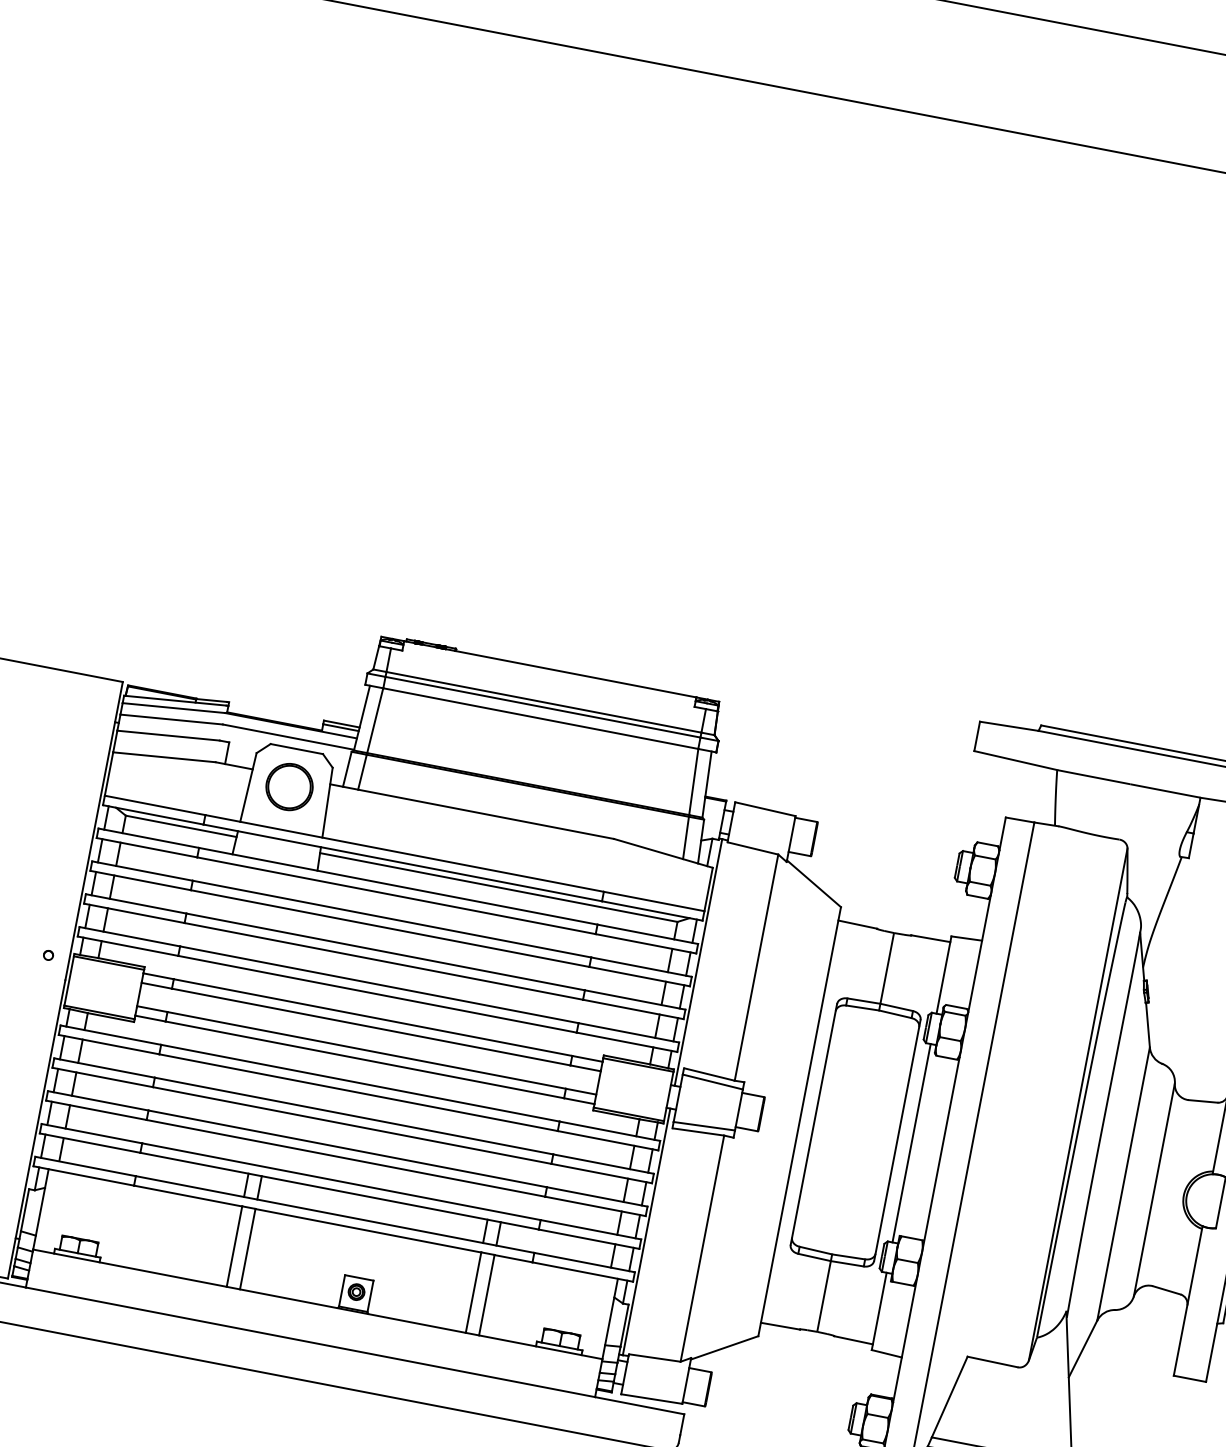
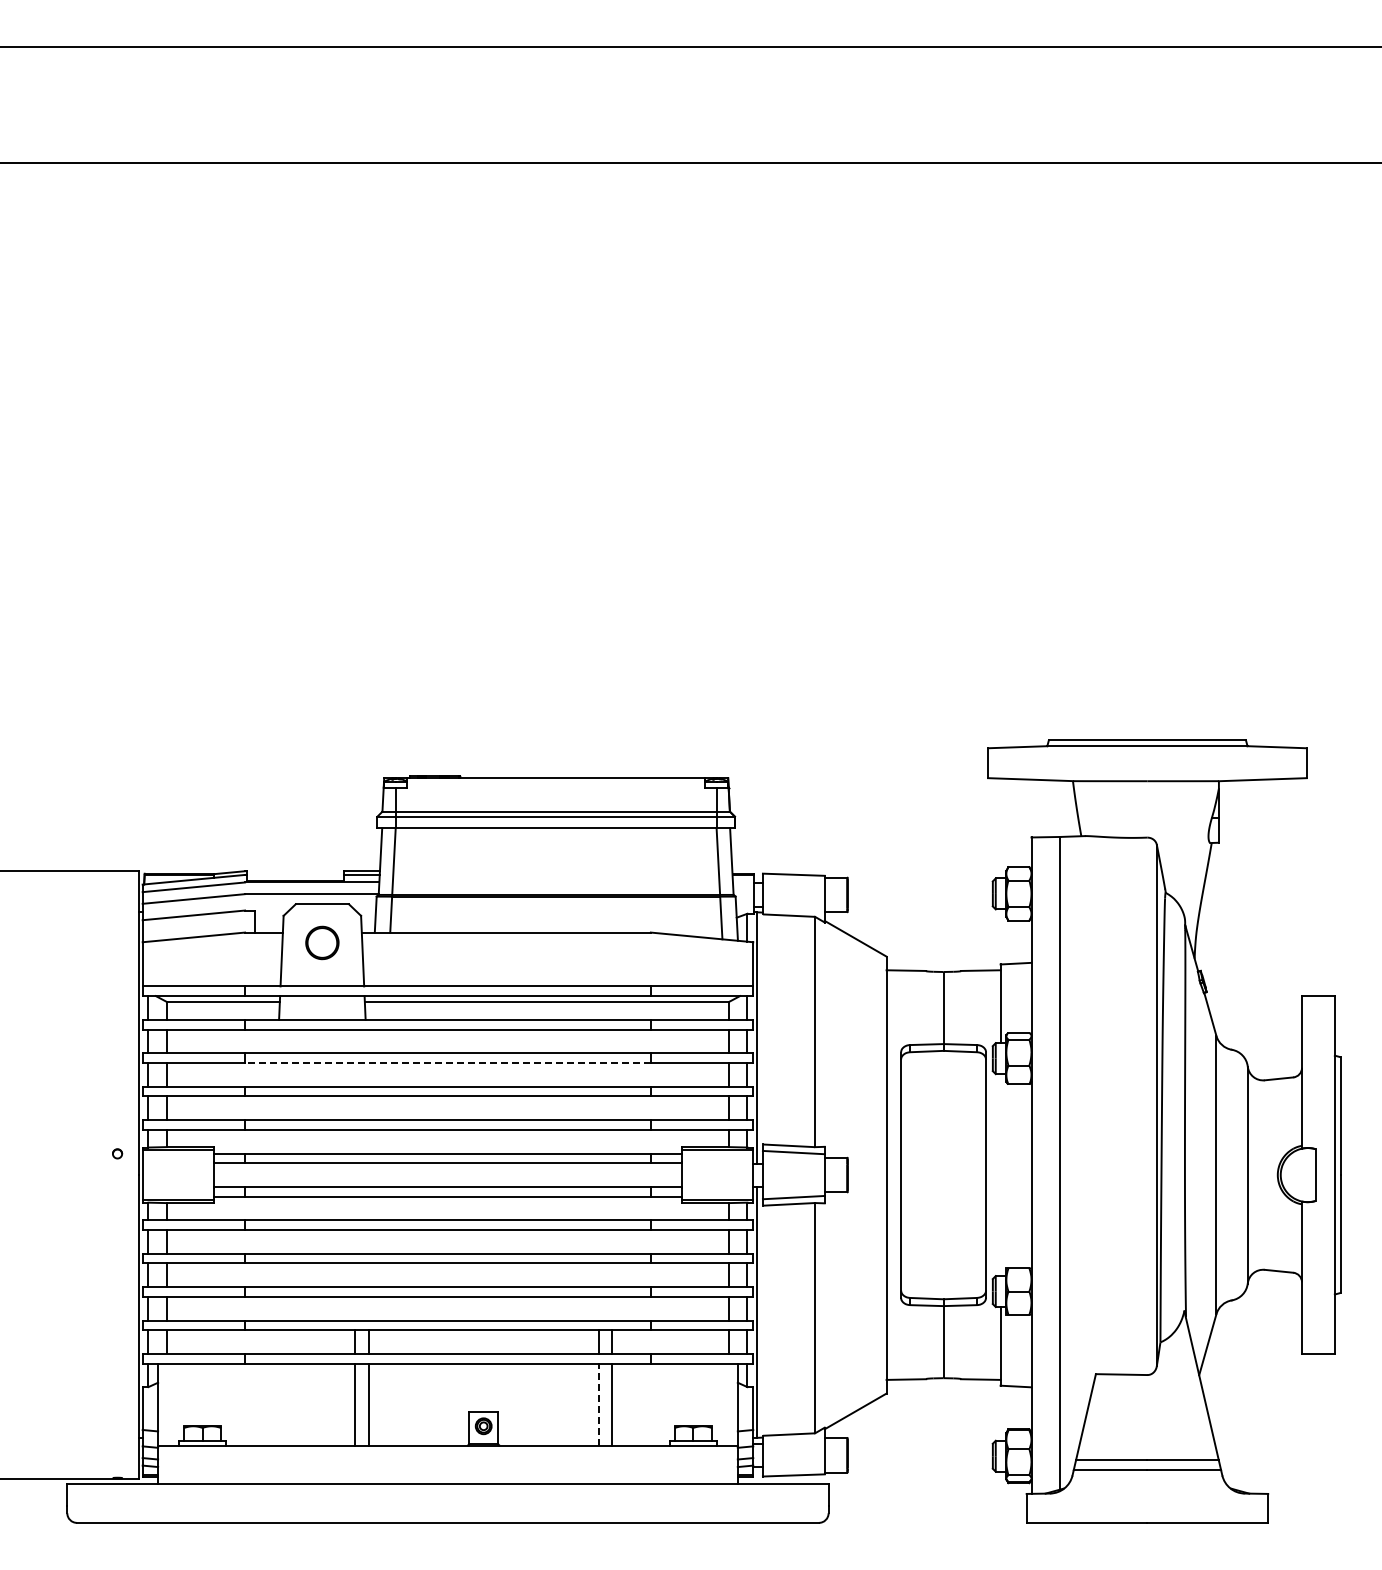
part: (289, 786) -> (322, 942), size x0.7
line: (389, 928) -> (447, 1062), solid -> dashed
line: (911, 1143) -> (1000, 1175), removed
line: (473, 1292) -> (598, 1404), solid -> dashed

